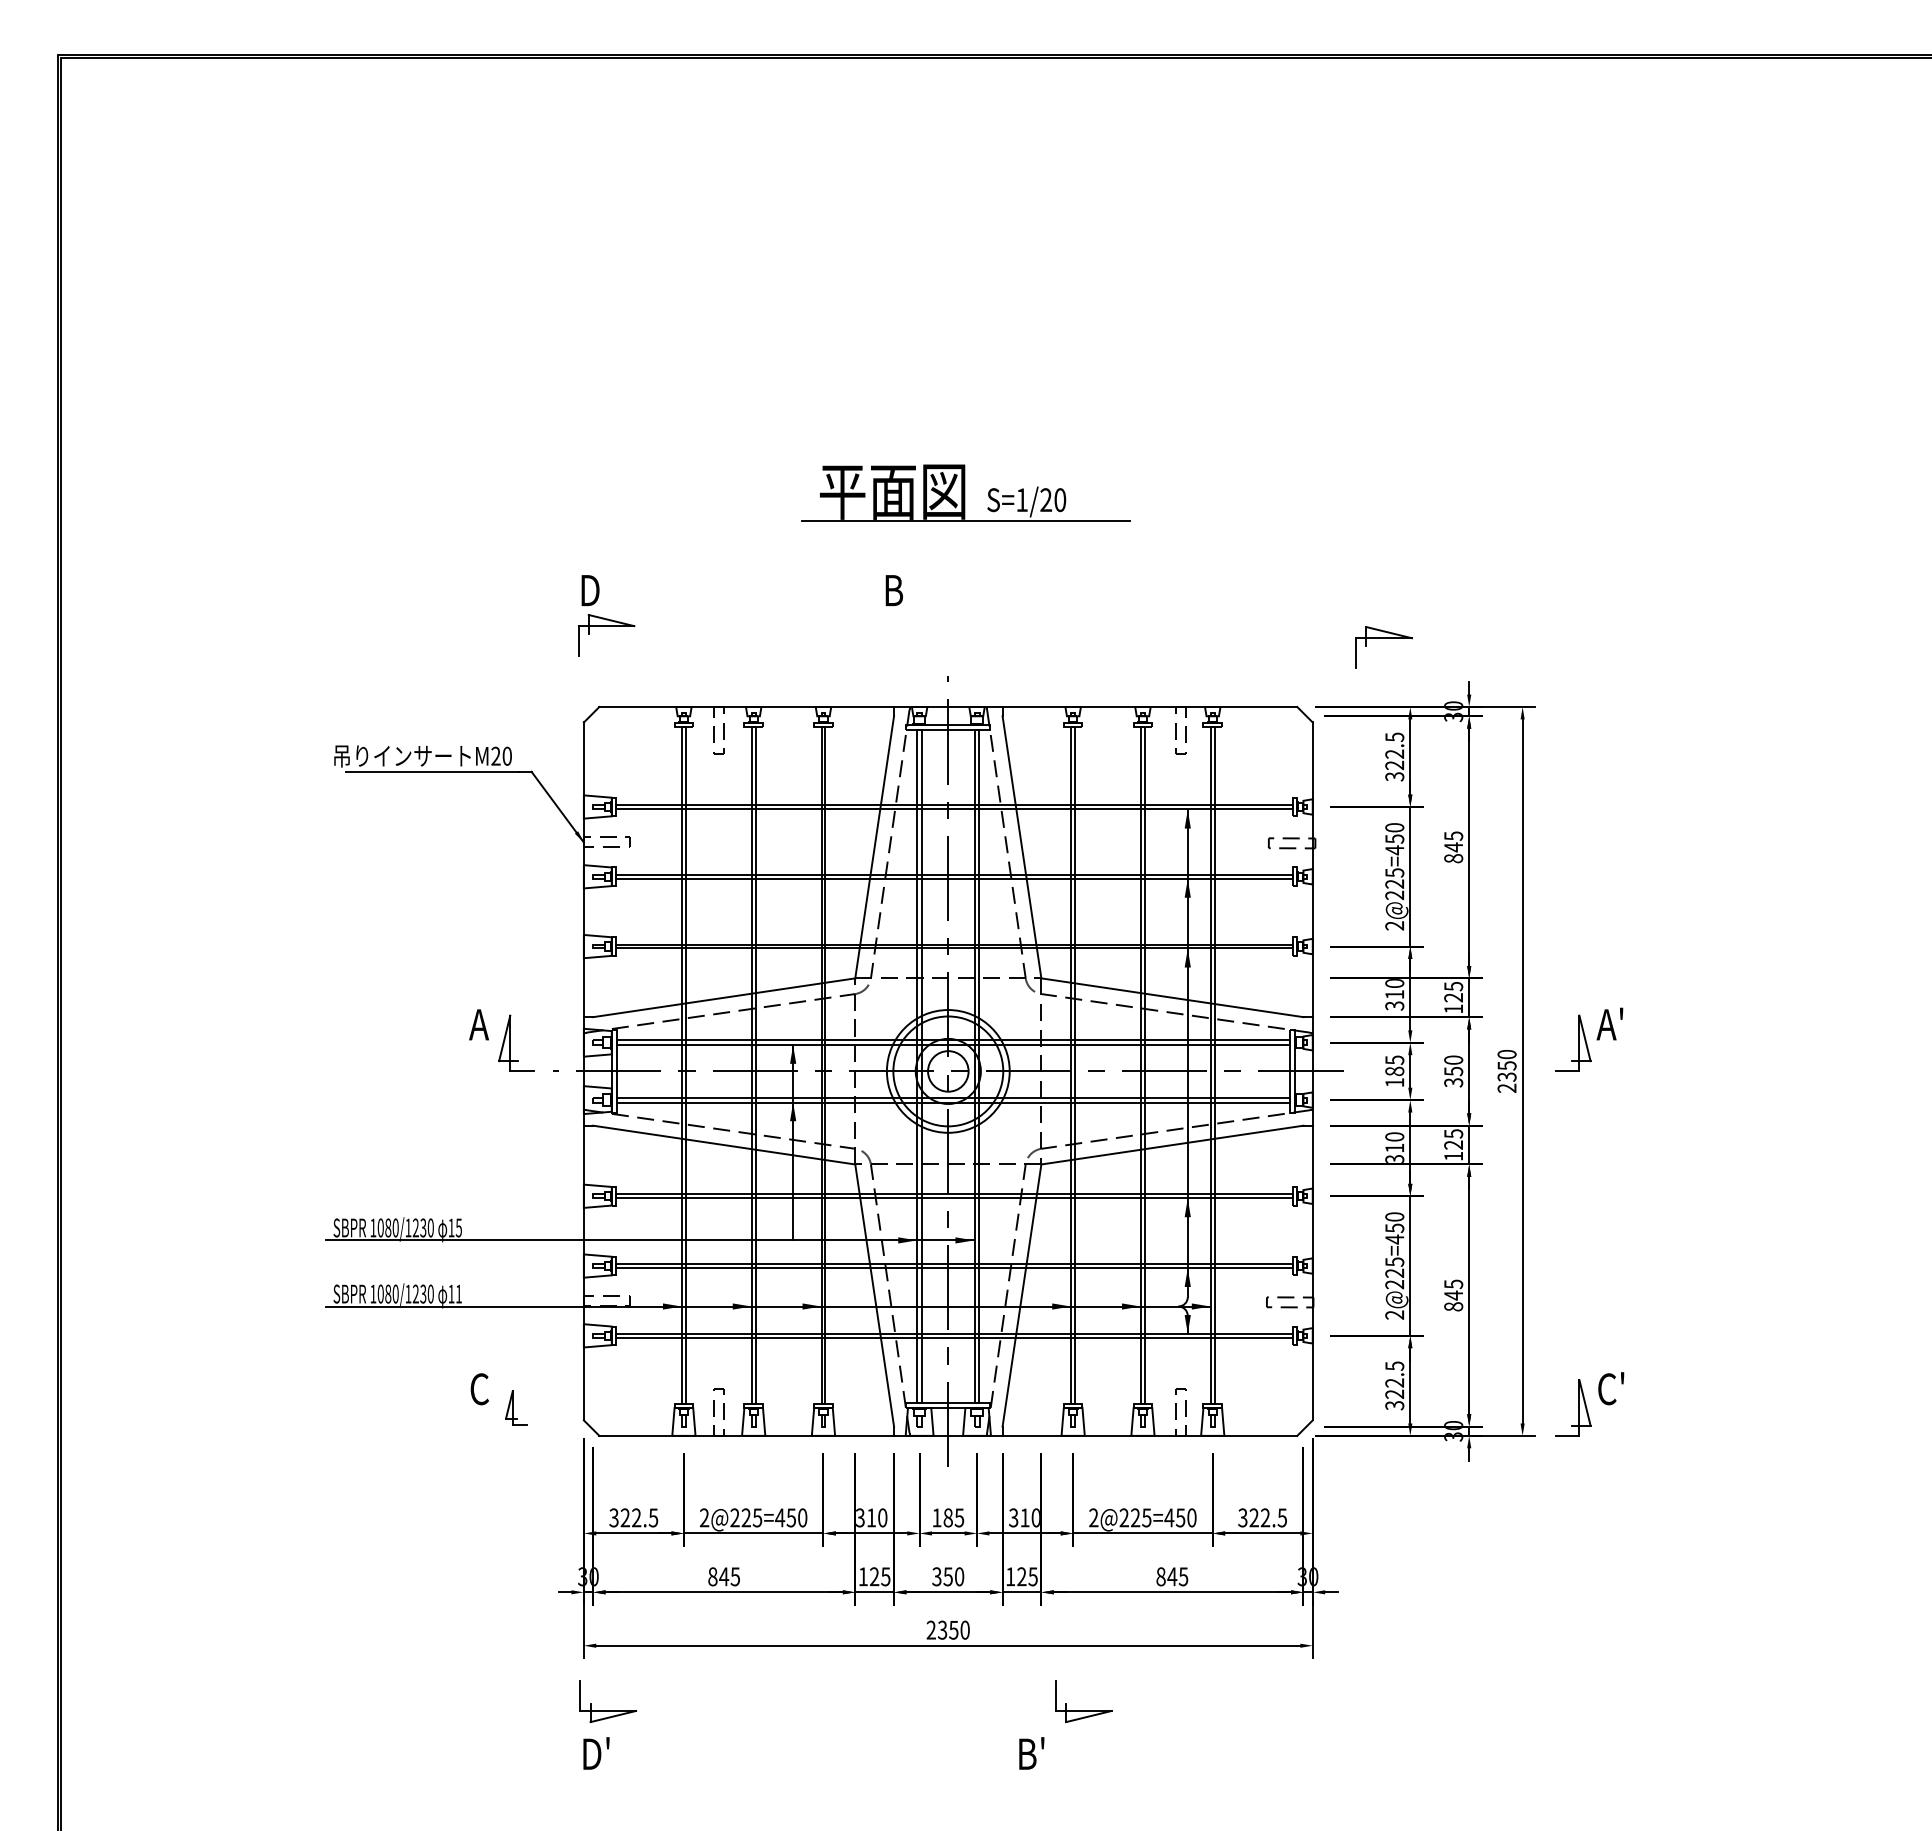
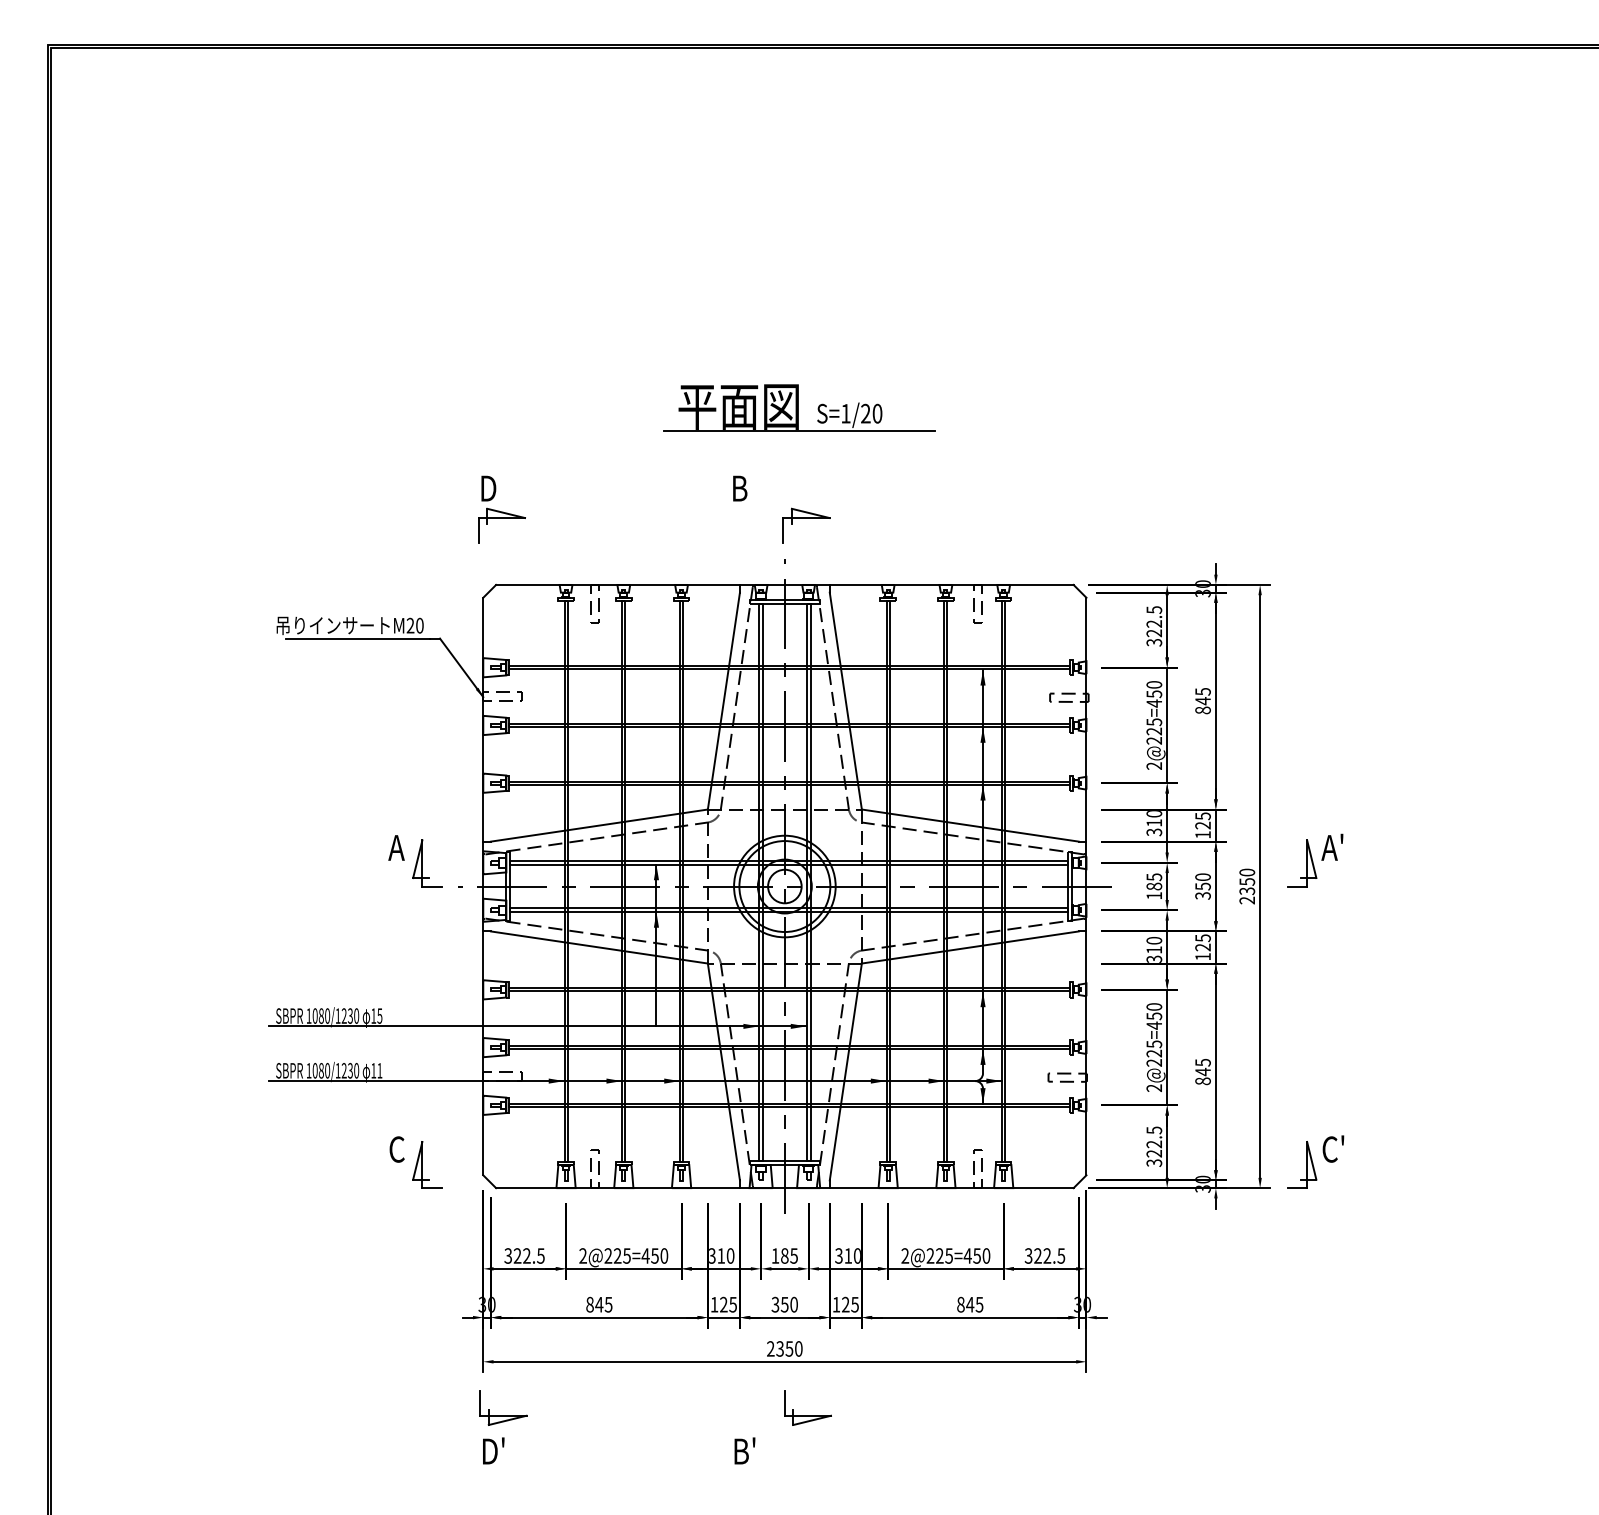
part: (1384, 638) -> (806, 518), moved
part: (516, 1407) -> (427, 1164), size x1.67
part: (1083, 1710) -> (807, 1415), moved
text: (1031, 1752) -> (744, 1450), moved

